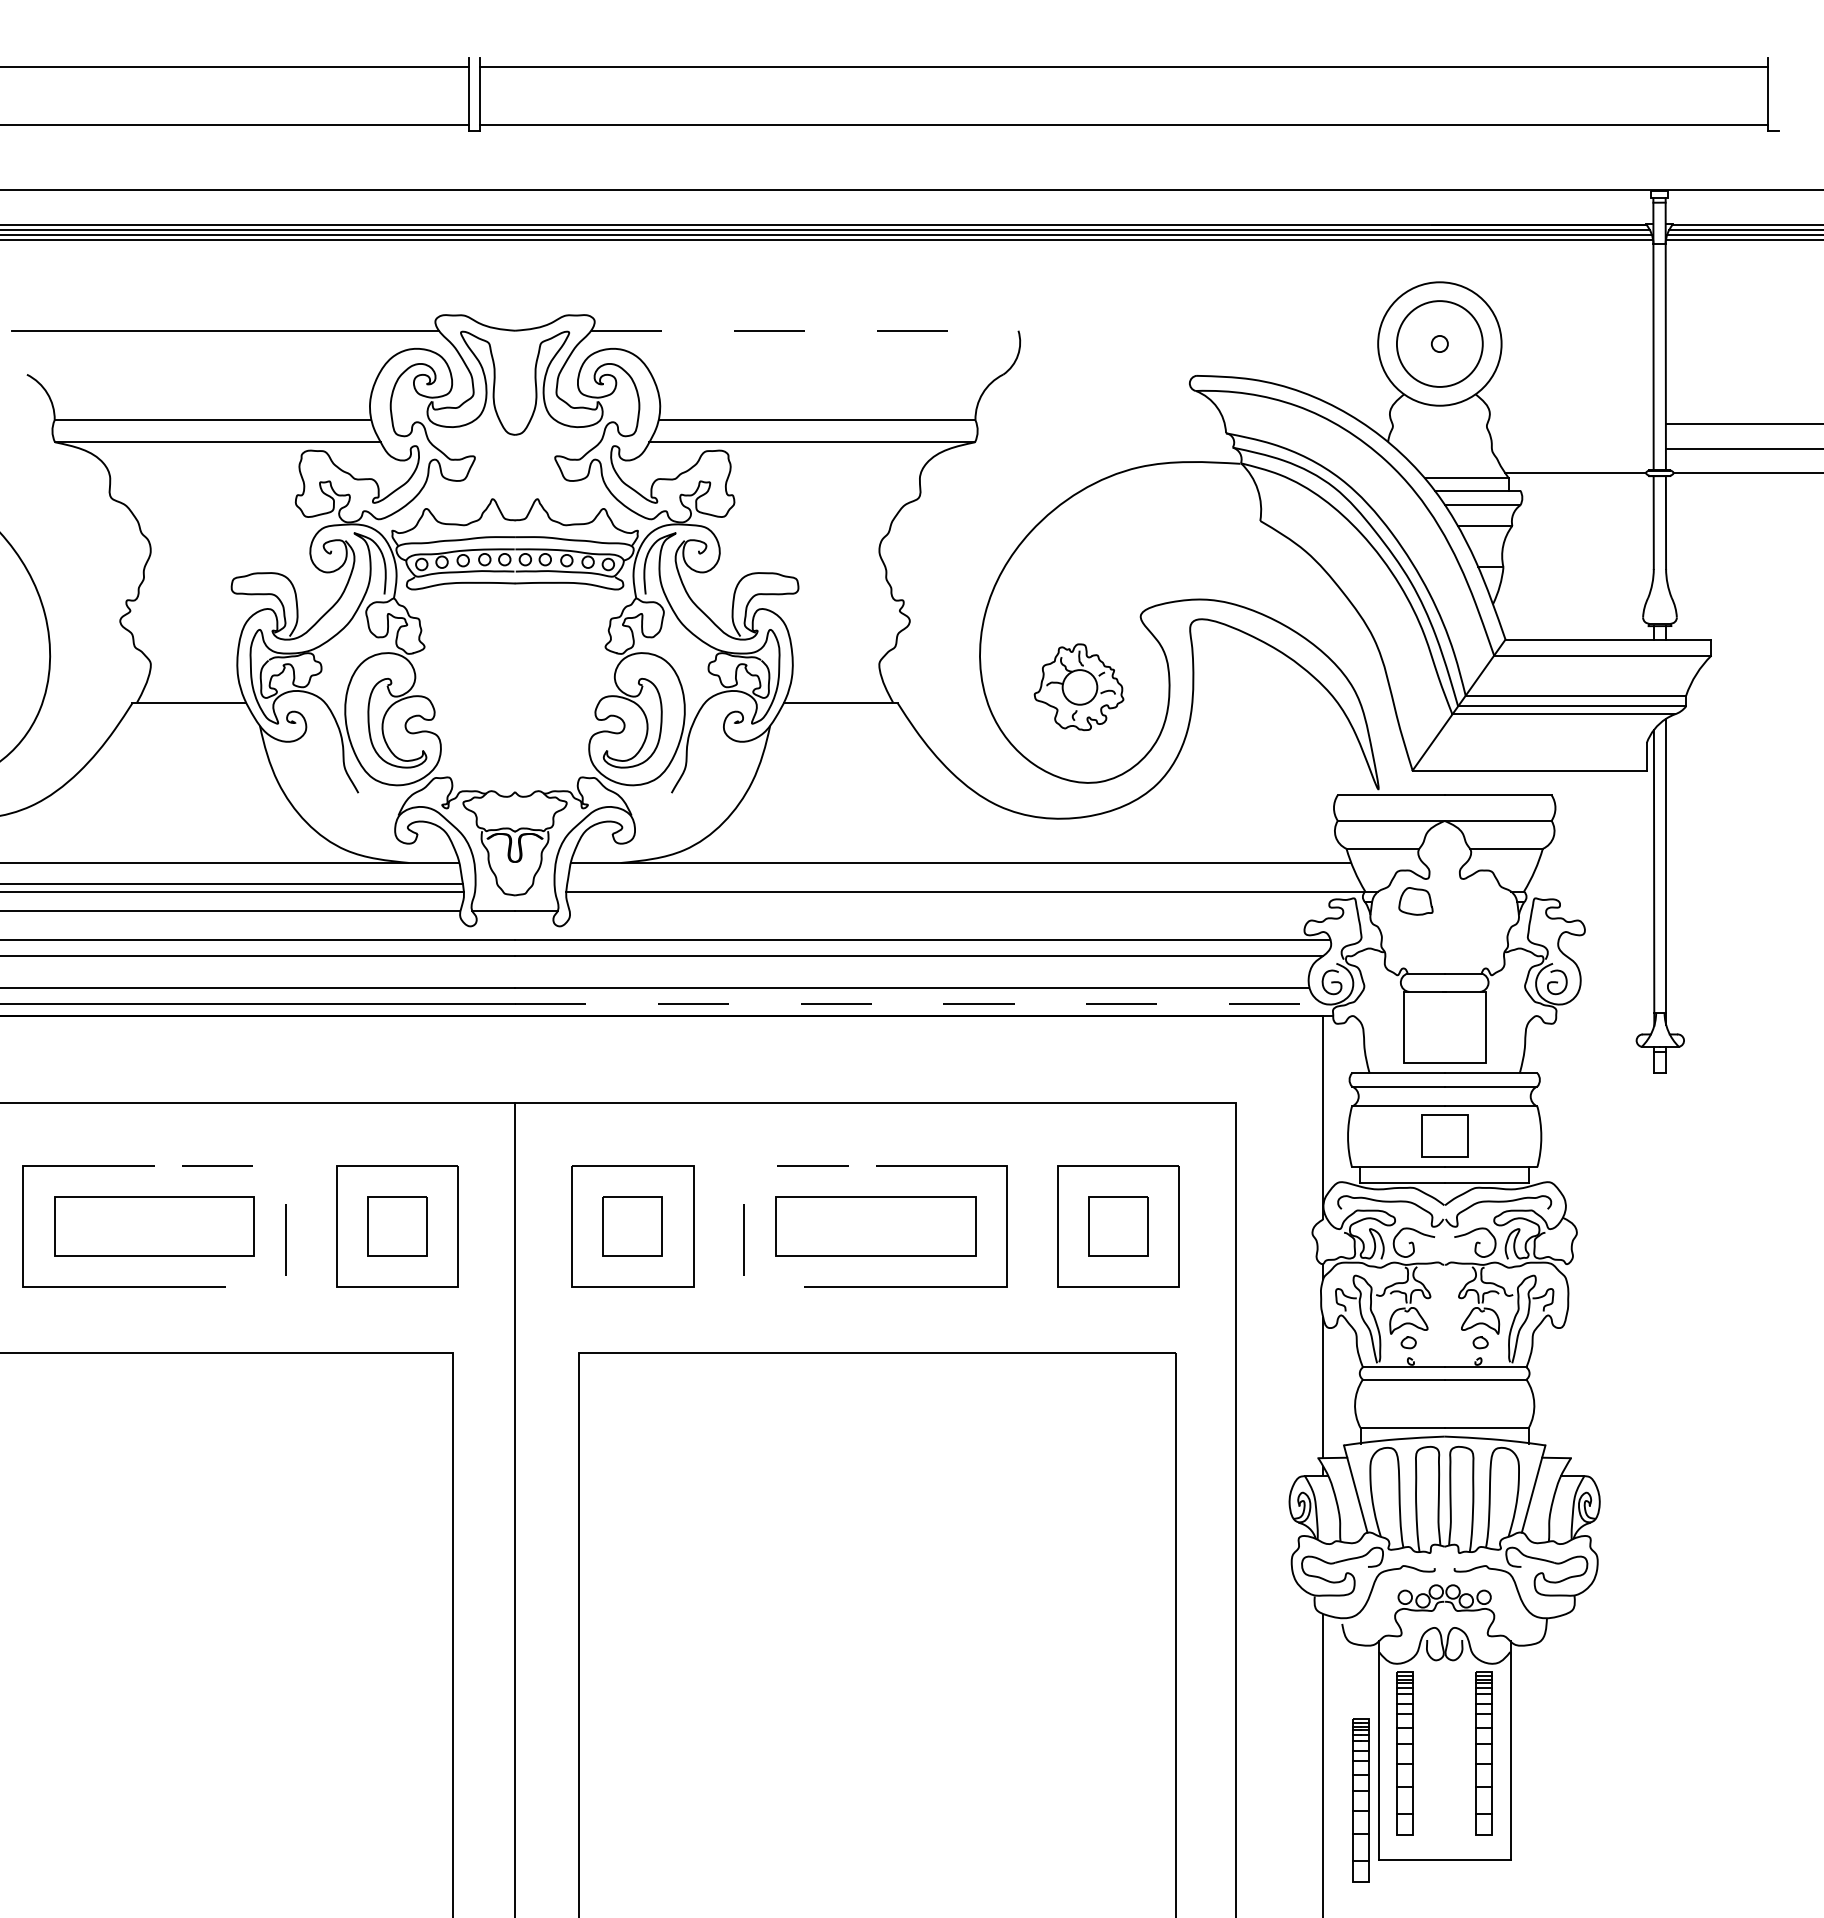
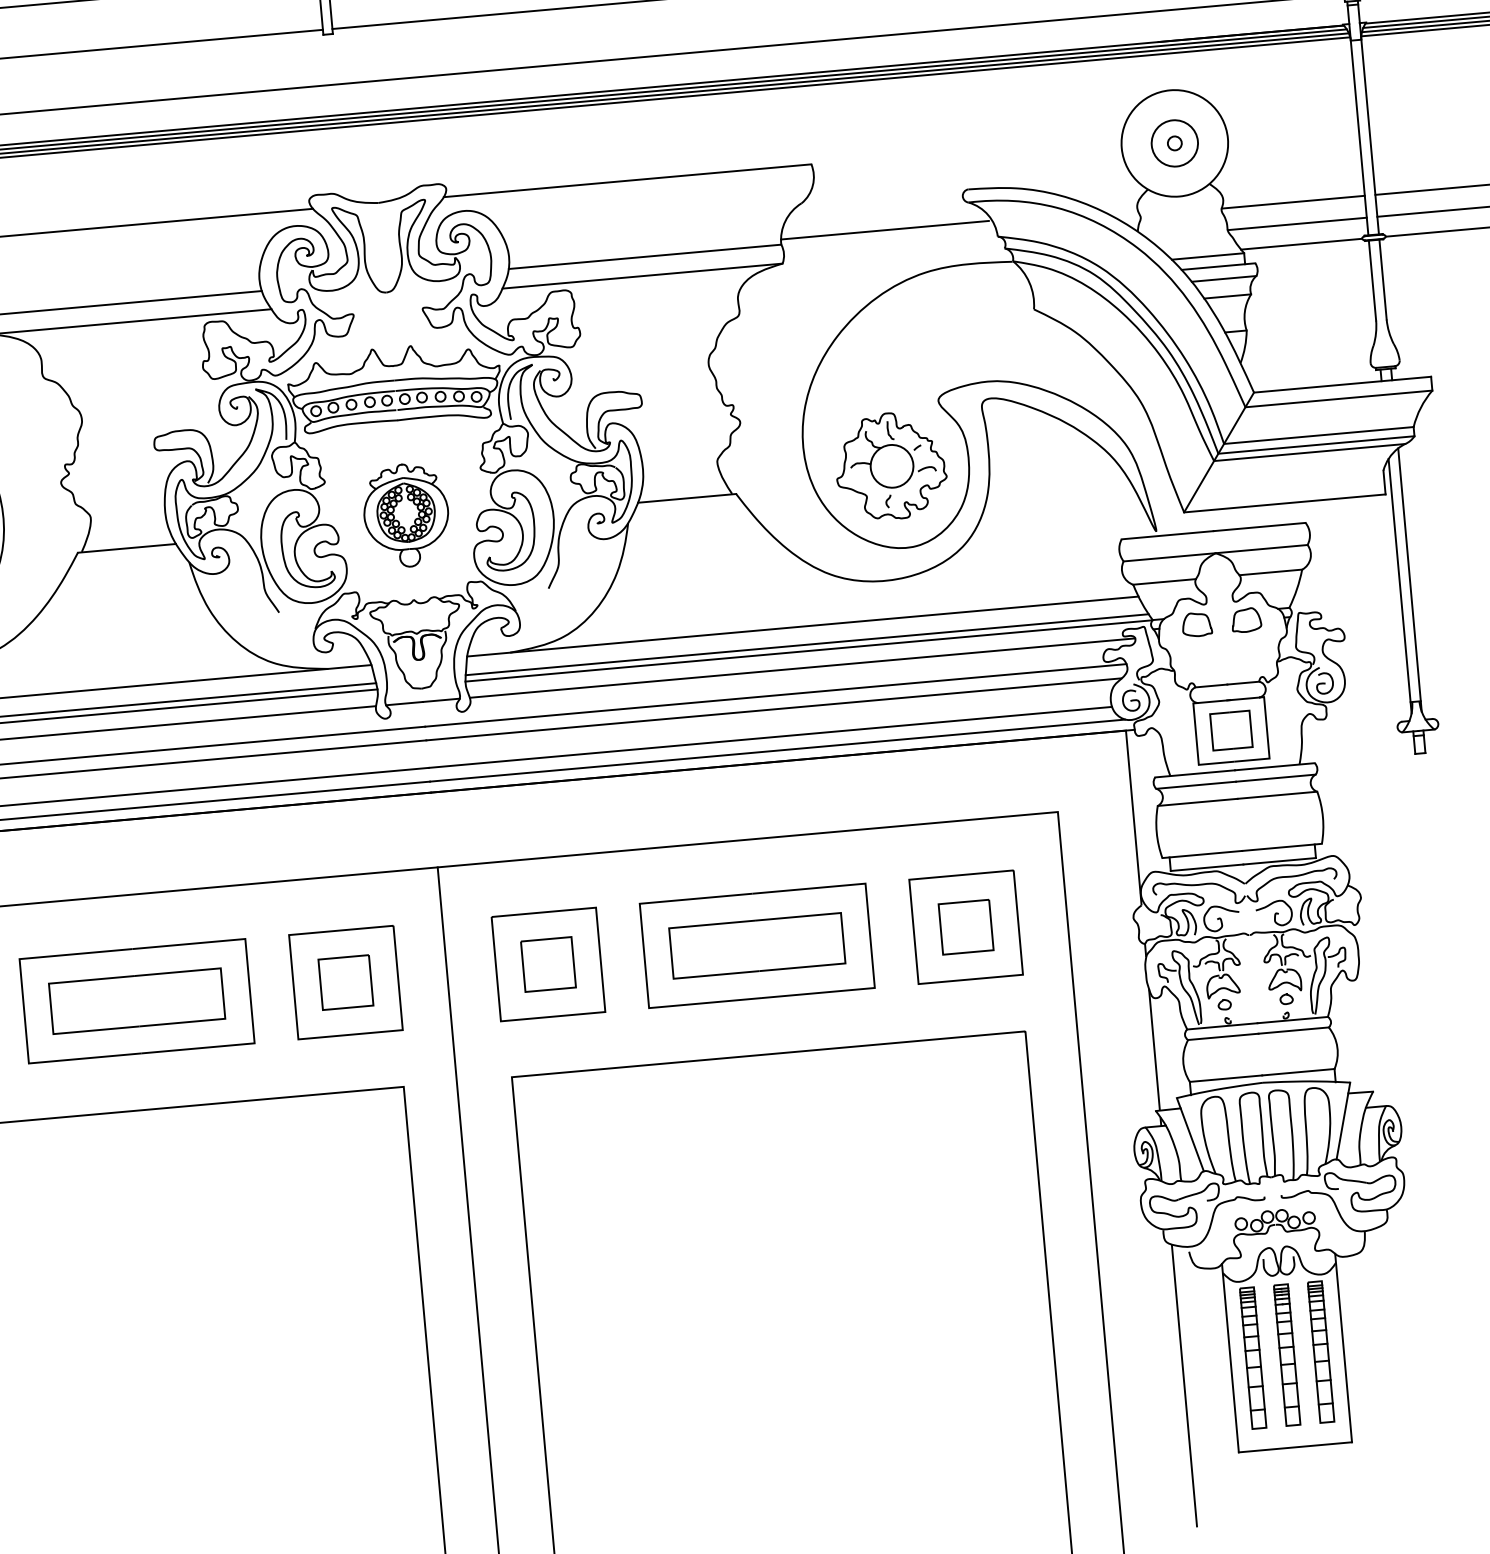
line: (804, 330) -> (627, 180), dashed -> solid
circle: (1439, 343) -> (1174, 143), size x0.62
line: (1096, 414) -> (884, 230), added
line: (1570, 424) -> (1293, 202), added
line: (1572, 449) -> (1297, 223), added
part: (1078, 687) -> (890, 466), size x1.43
part: (514, 694) -> (405, 515), added
line: (964, 884) -> (807, 644), added
curve: (1472, 890) -> (1244, 610), added
line: (956, 910) -> (802, 667), added
line: (919, 1003) -> (777, 750), dashed -> solid
part: (1444, 1135) -> (1231, 730), moved
line: (285, 1226) -> (249, 991), dashed -> solid
line: (744, 1226) -> (644, 955), dashed -> solid
part: (1360, 1800) -> (1287, 1355), moved

